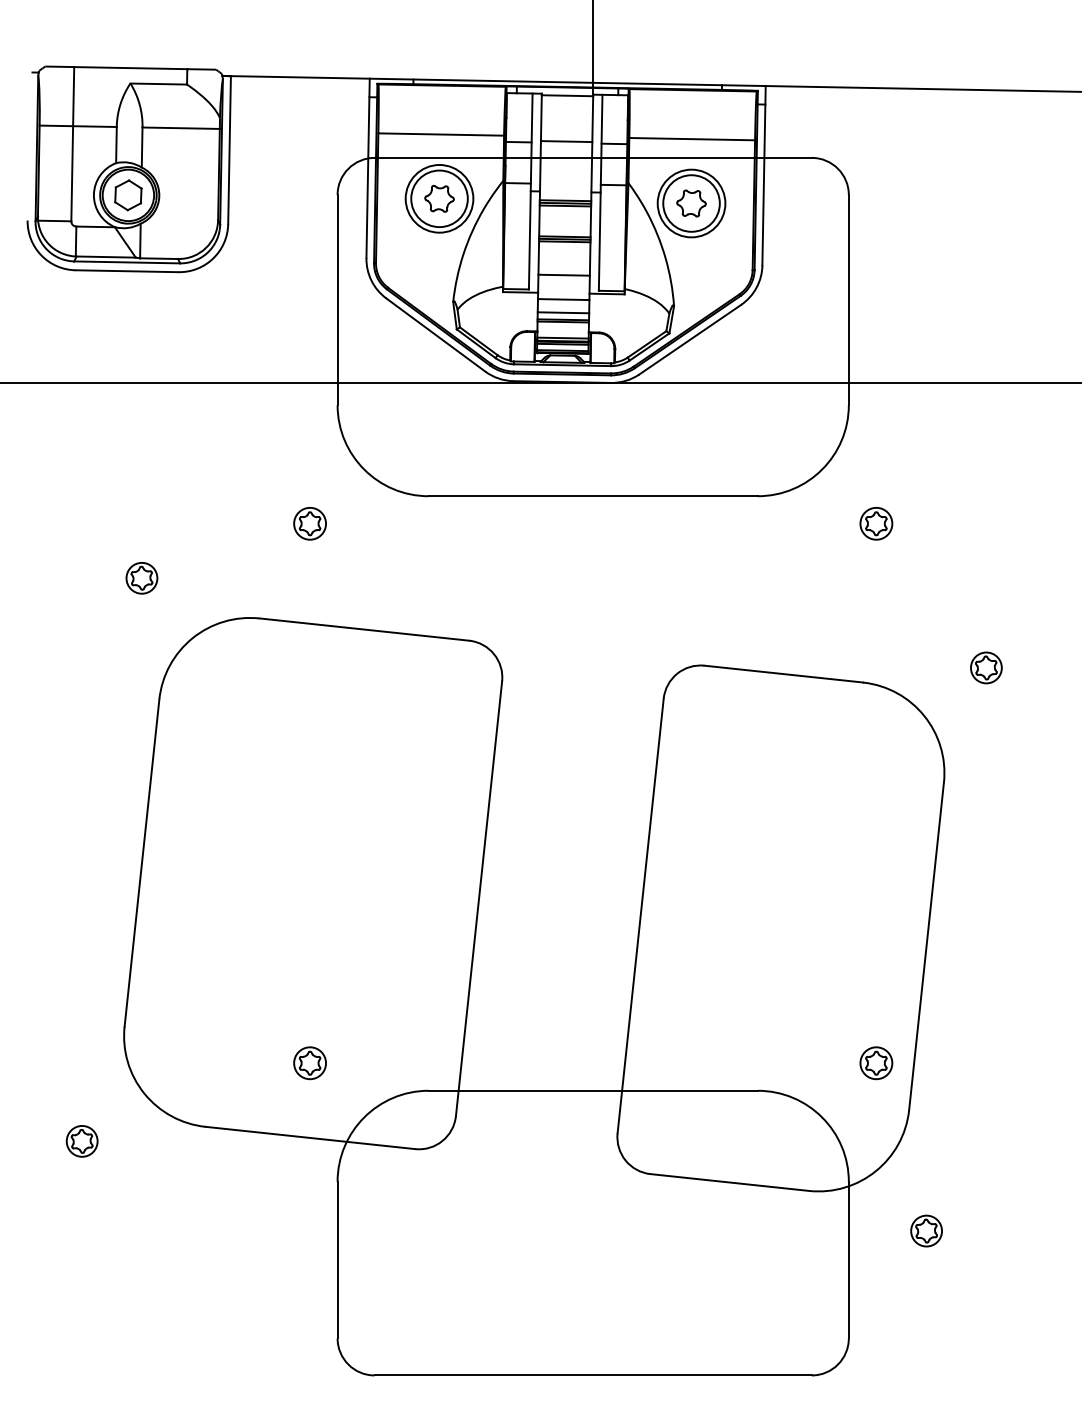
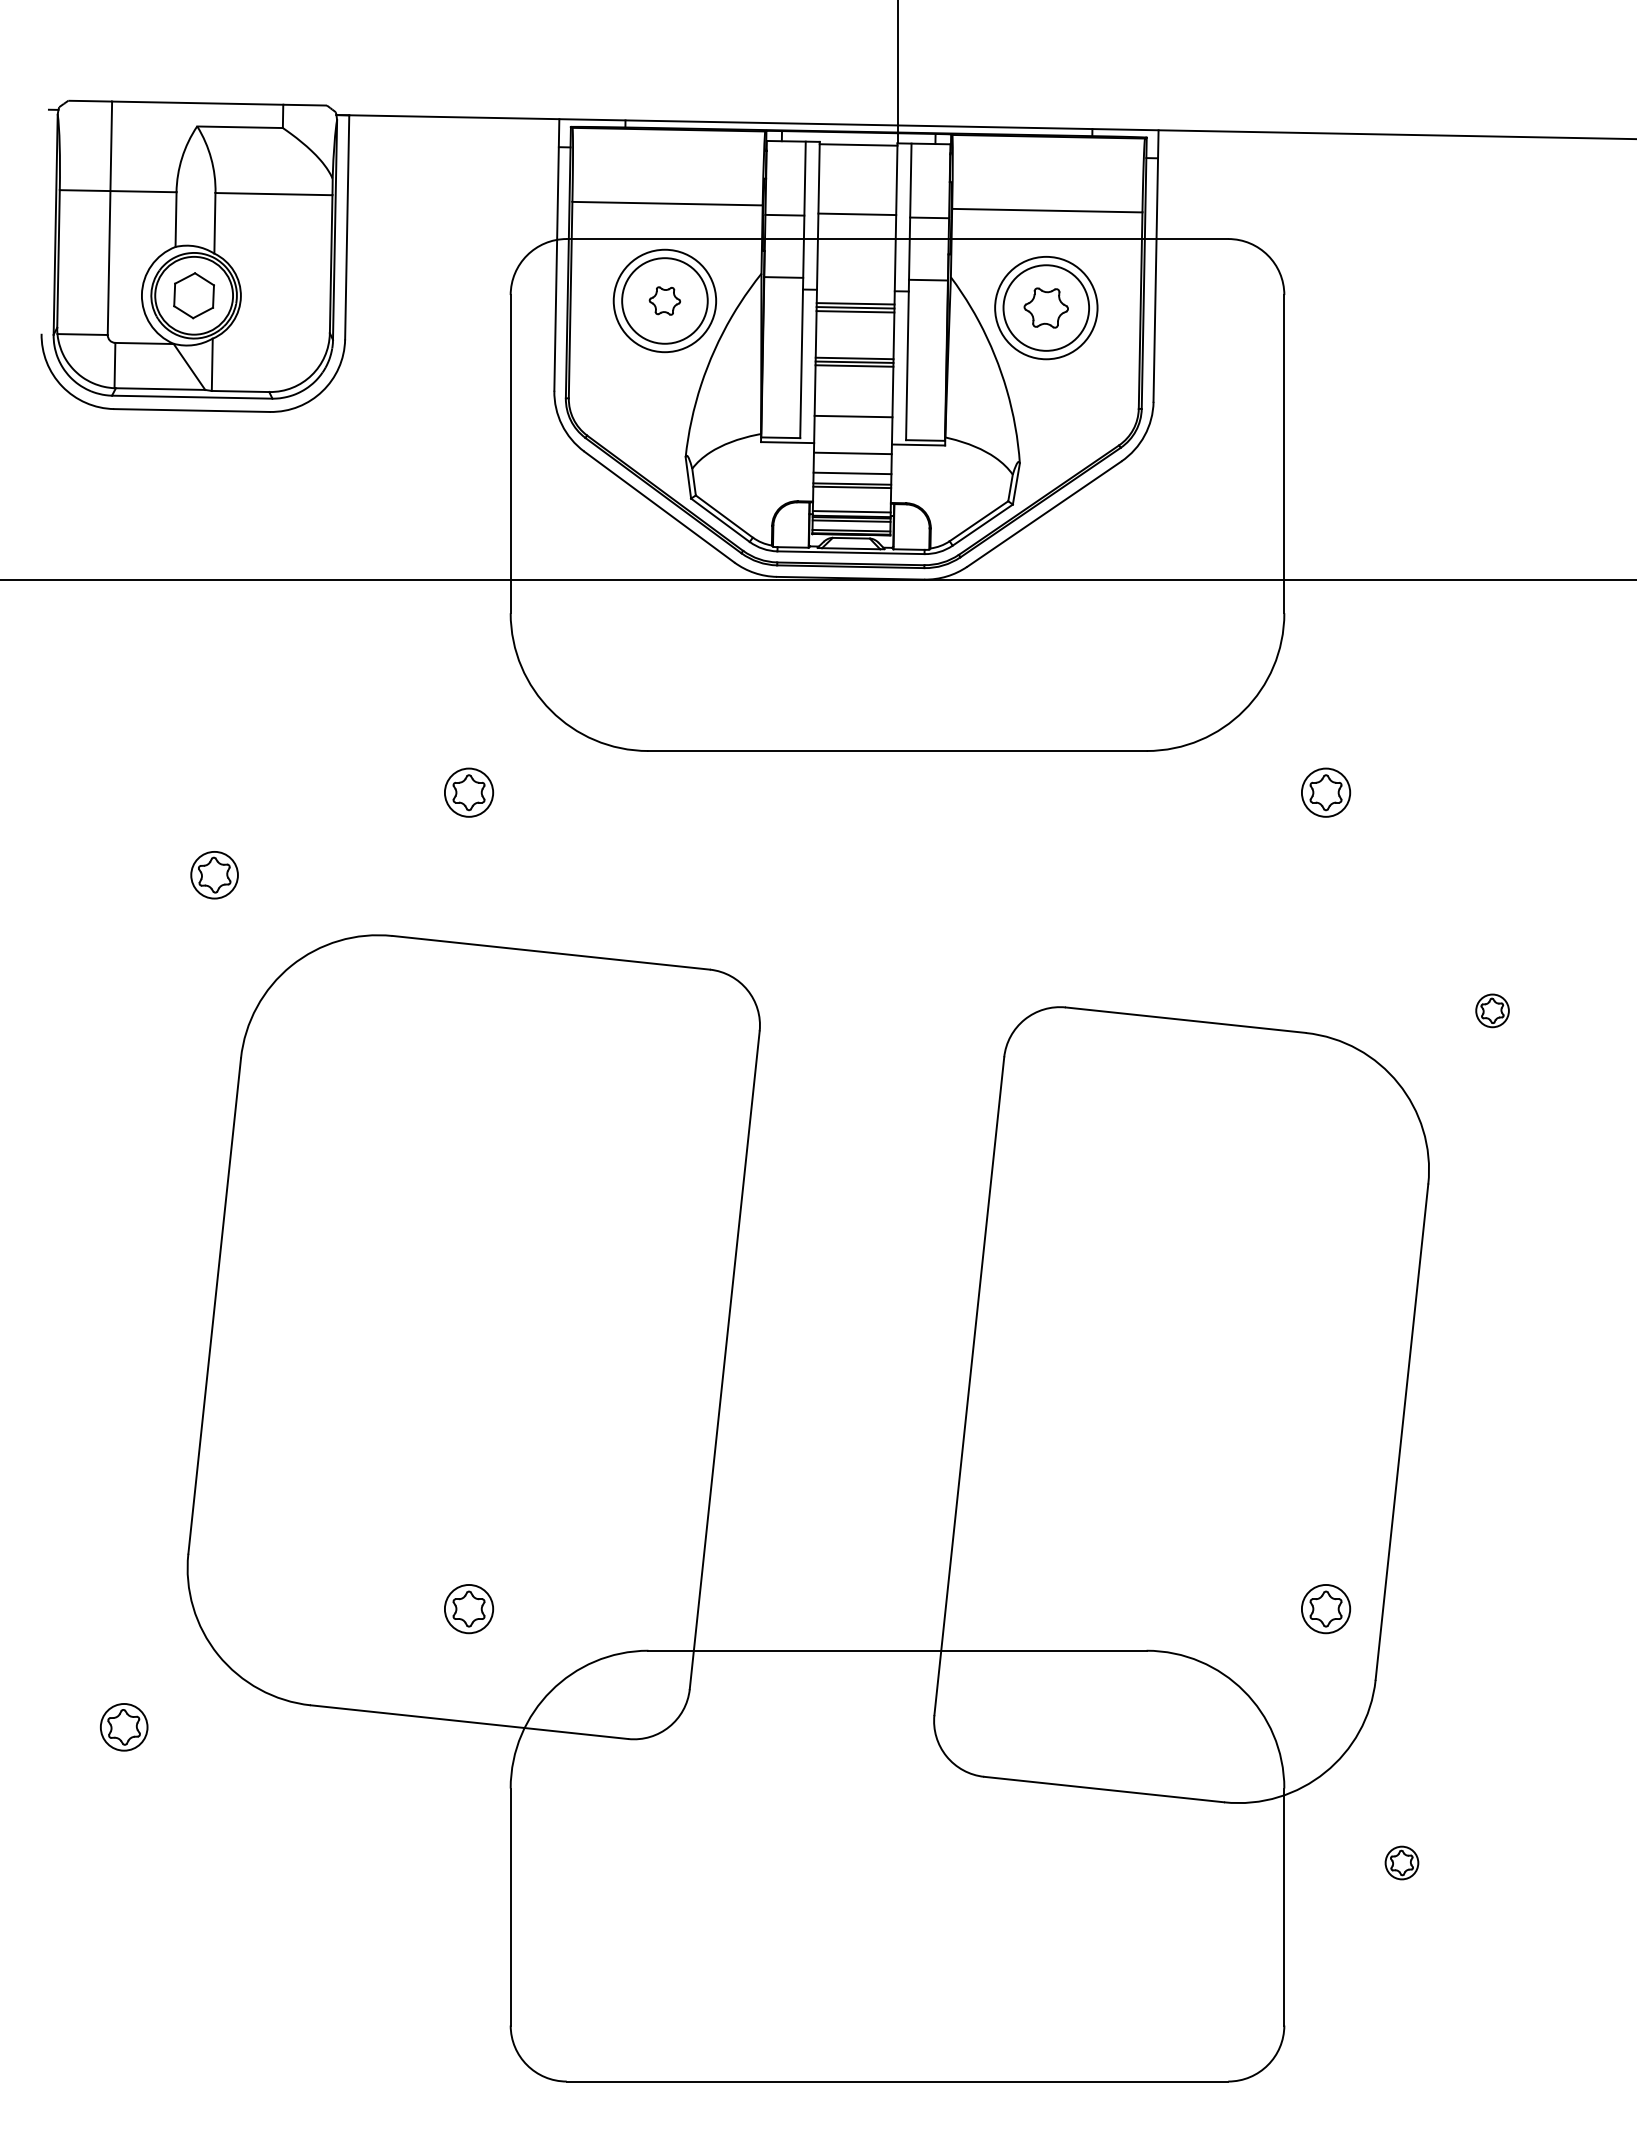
part: (439, 198) -> (664, 300), size x0.7
part: (986, 667) -> (1492, 1010), size x0.7
part: (926, 1230) -> (1401, 1862), size x0.7

